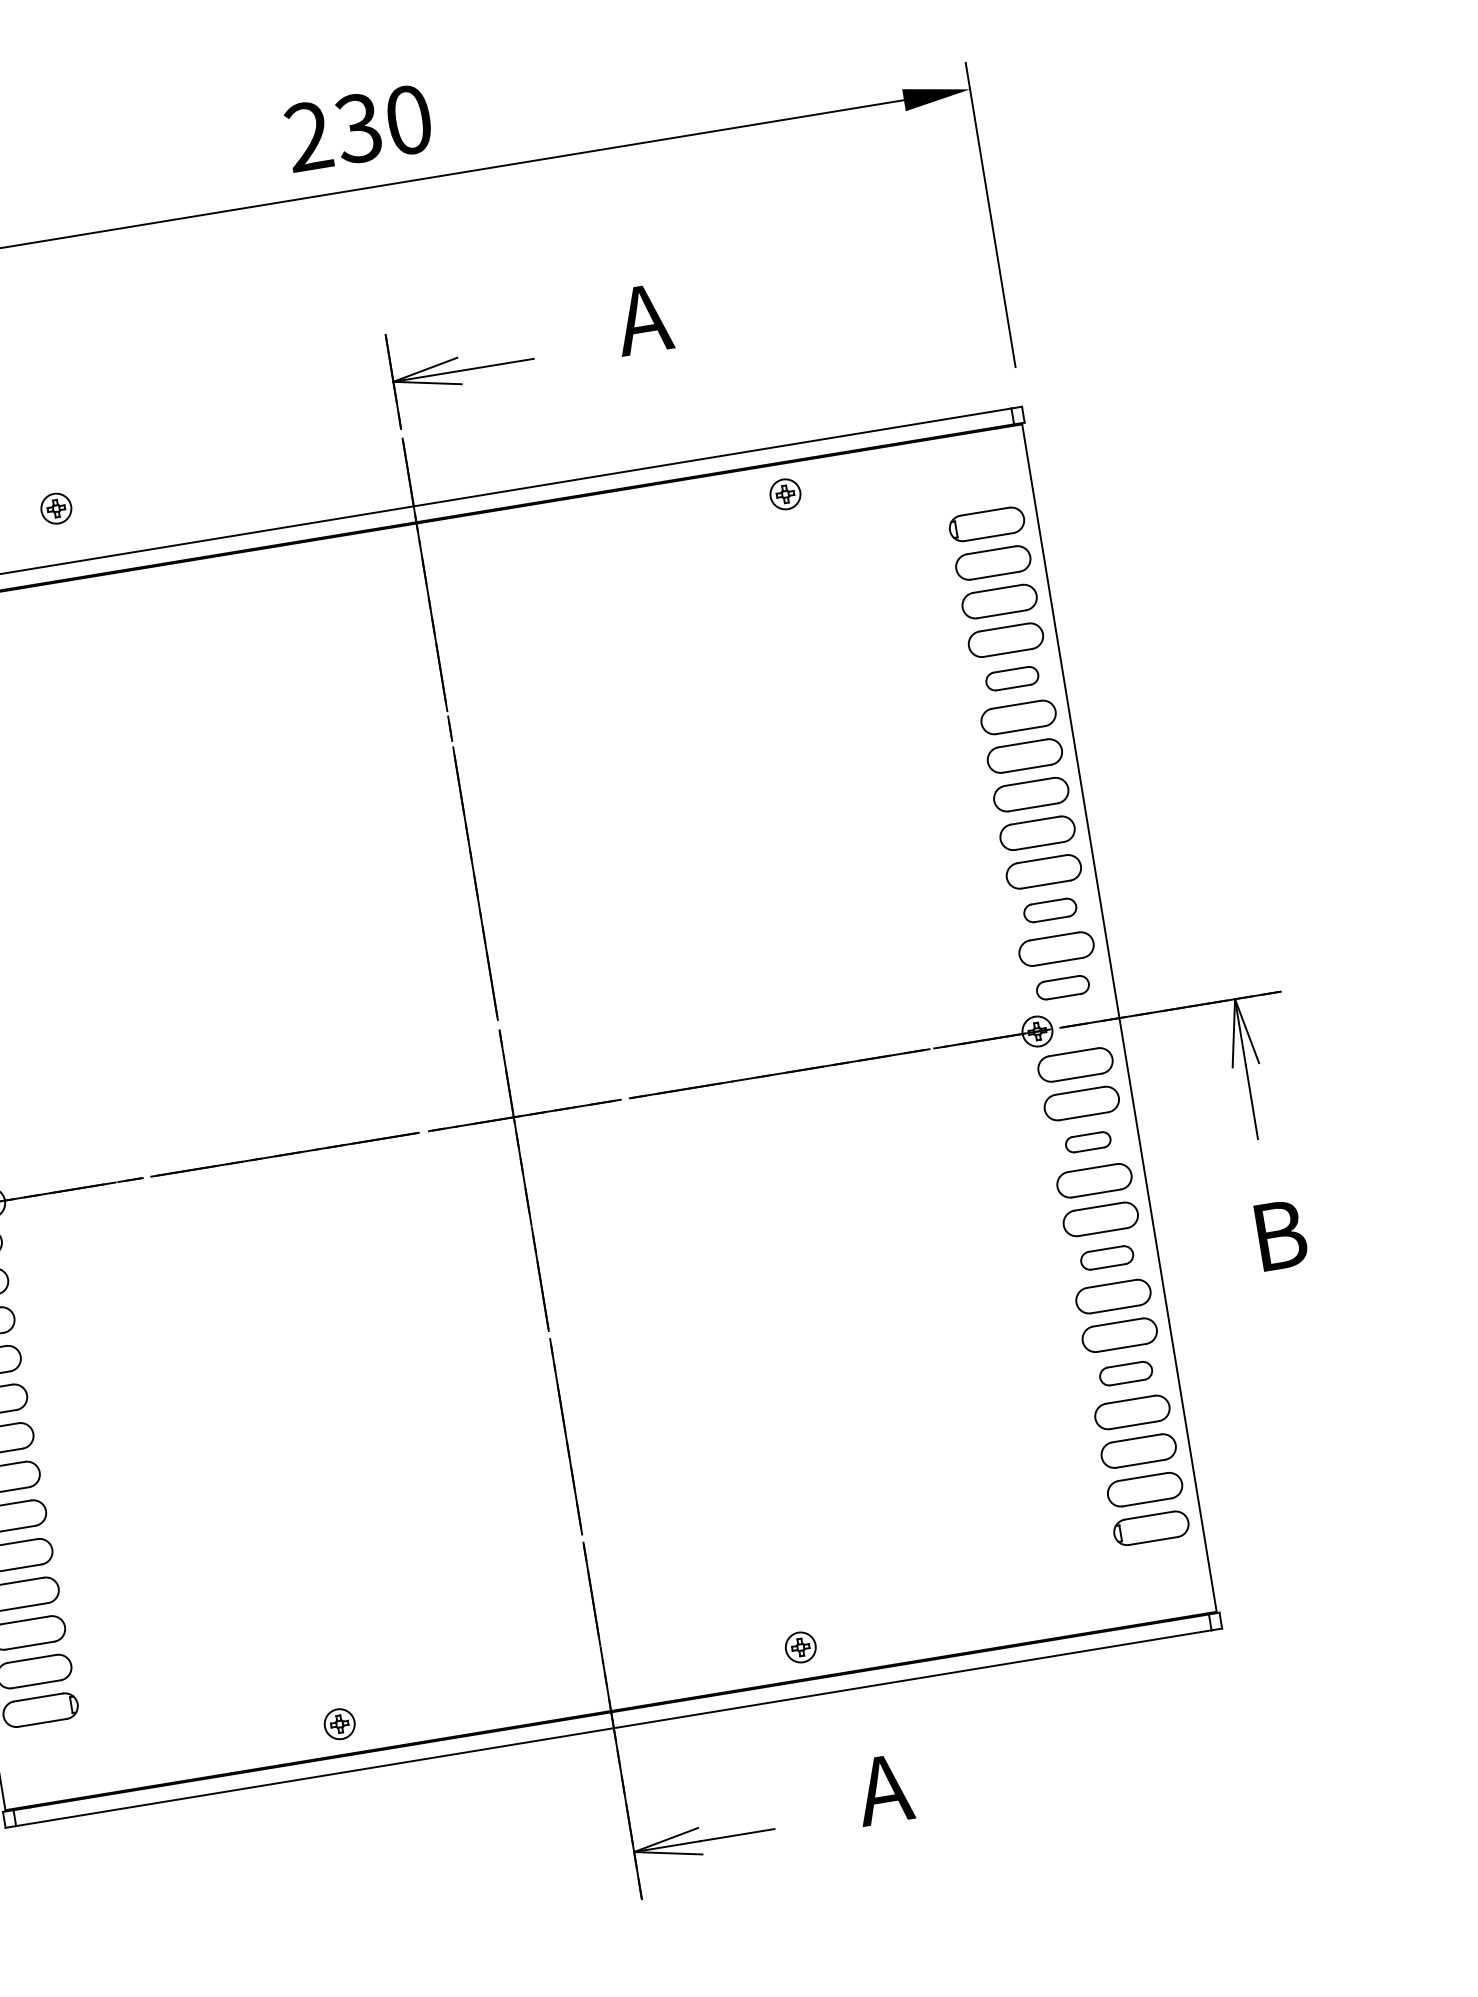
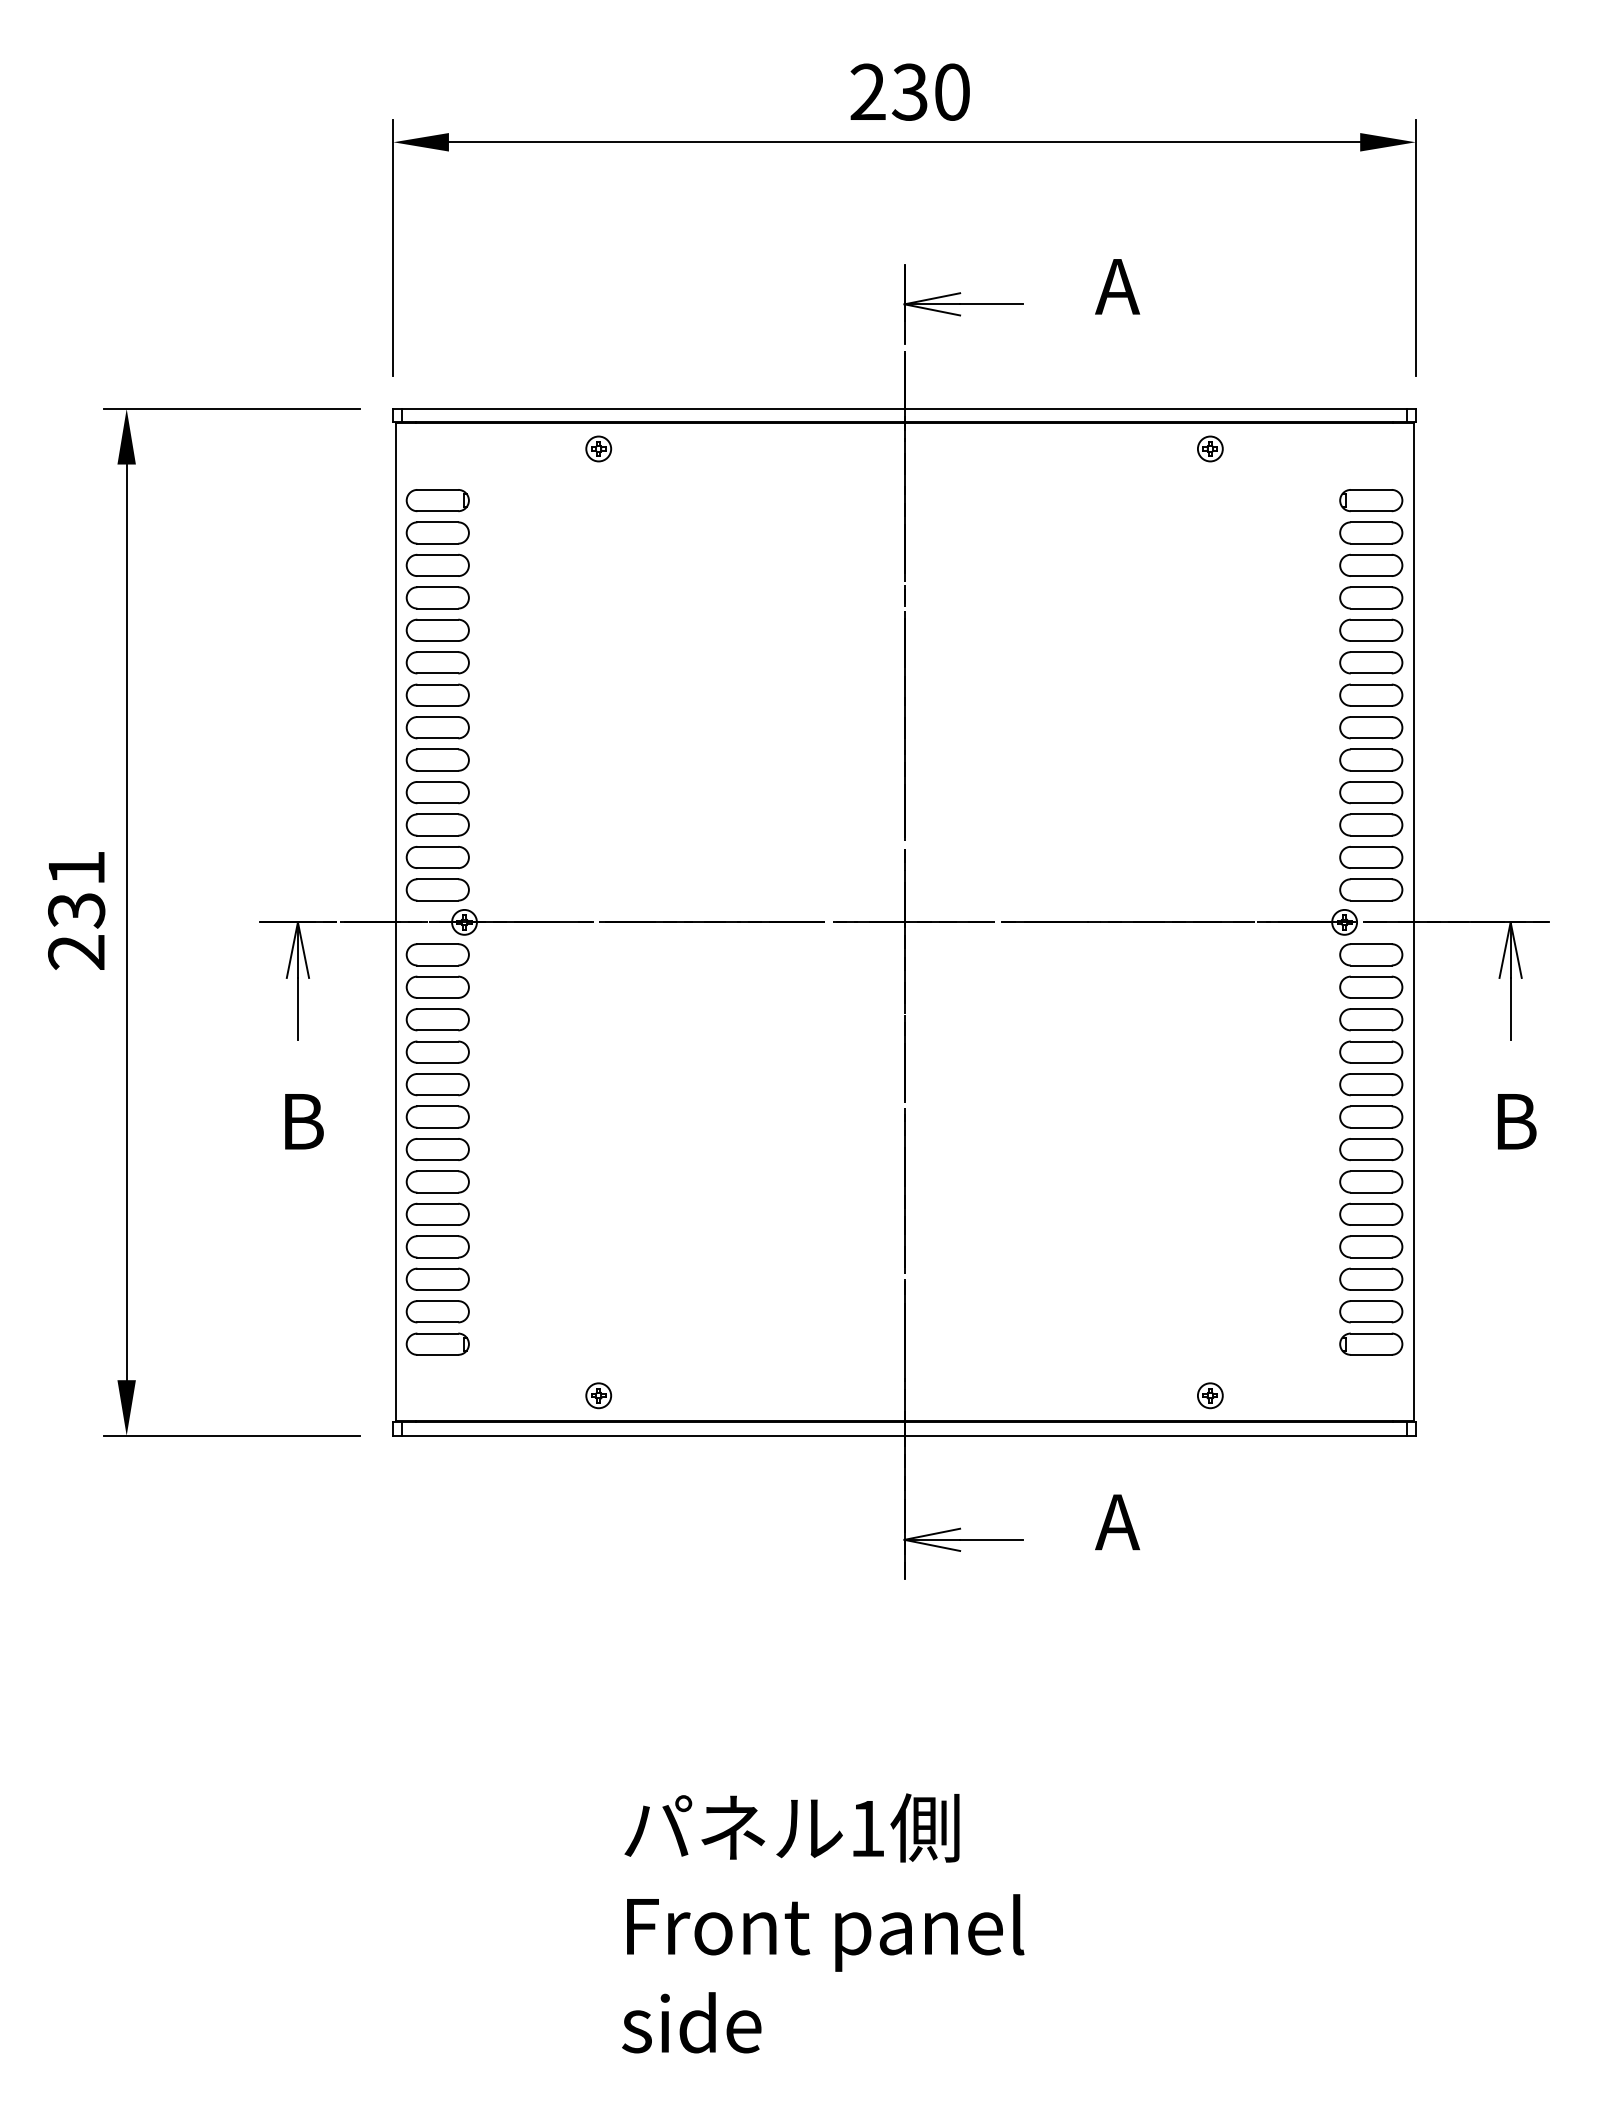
part: (55, 508) -> (598, 448), moved
part: (1012, 677) -> (1371, 629), size x1.43
part: (1050, 909) -> (1371, 824), size x1.43
part: (1063, 987) -> (1371, 889), size x1.43
part: (1088, 1141) -> (1371, 1019), size x1.67
part: (1107, 1257) -> (1371, 1116), size x1.43
part: (1126, 1372) -> (1371, 1213), size x1.43
part: (800, 1647) -> (1210, 1395), moved
part: (339, 1723) -> (598, 1395), moved

